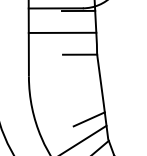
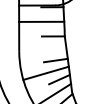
line: (83, 90) -> (55, 60), added
line: (68, 108) -> (45, 72), added

